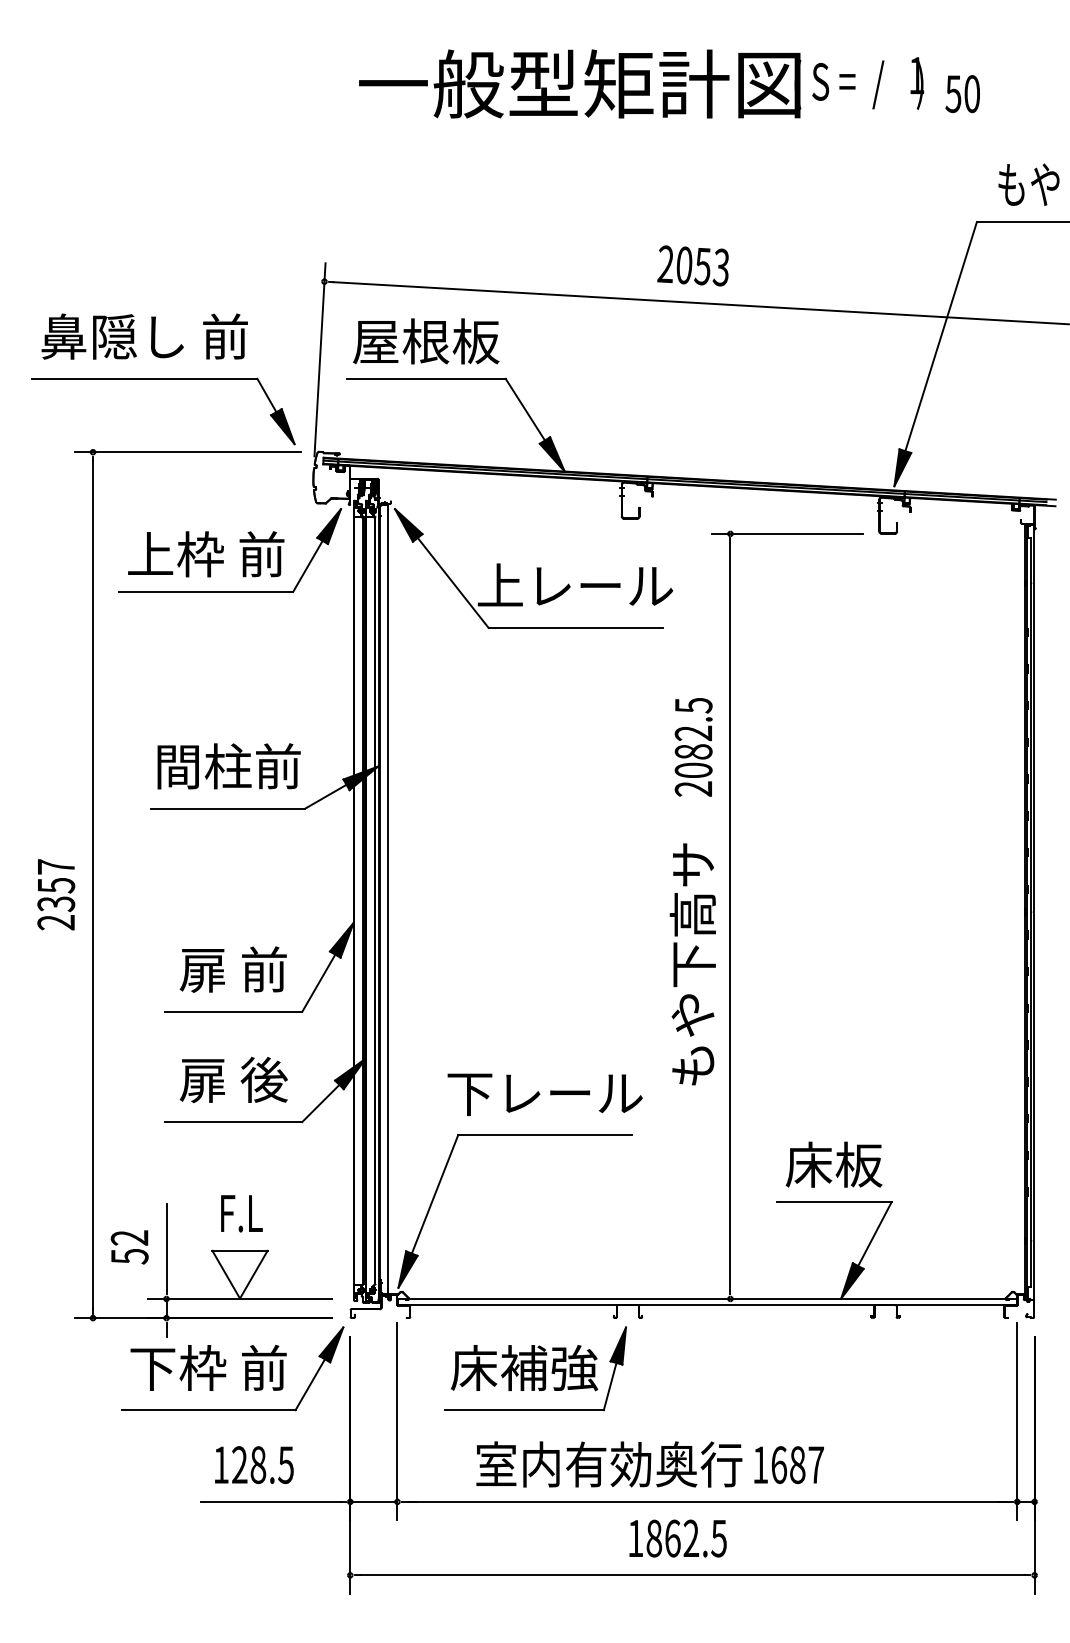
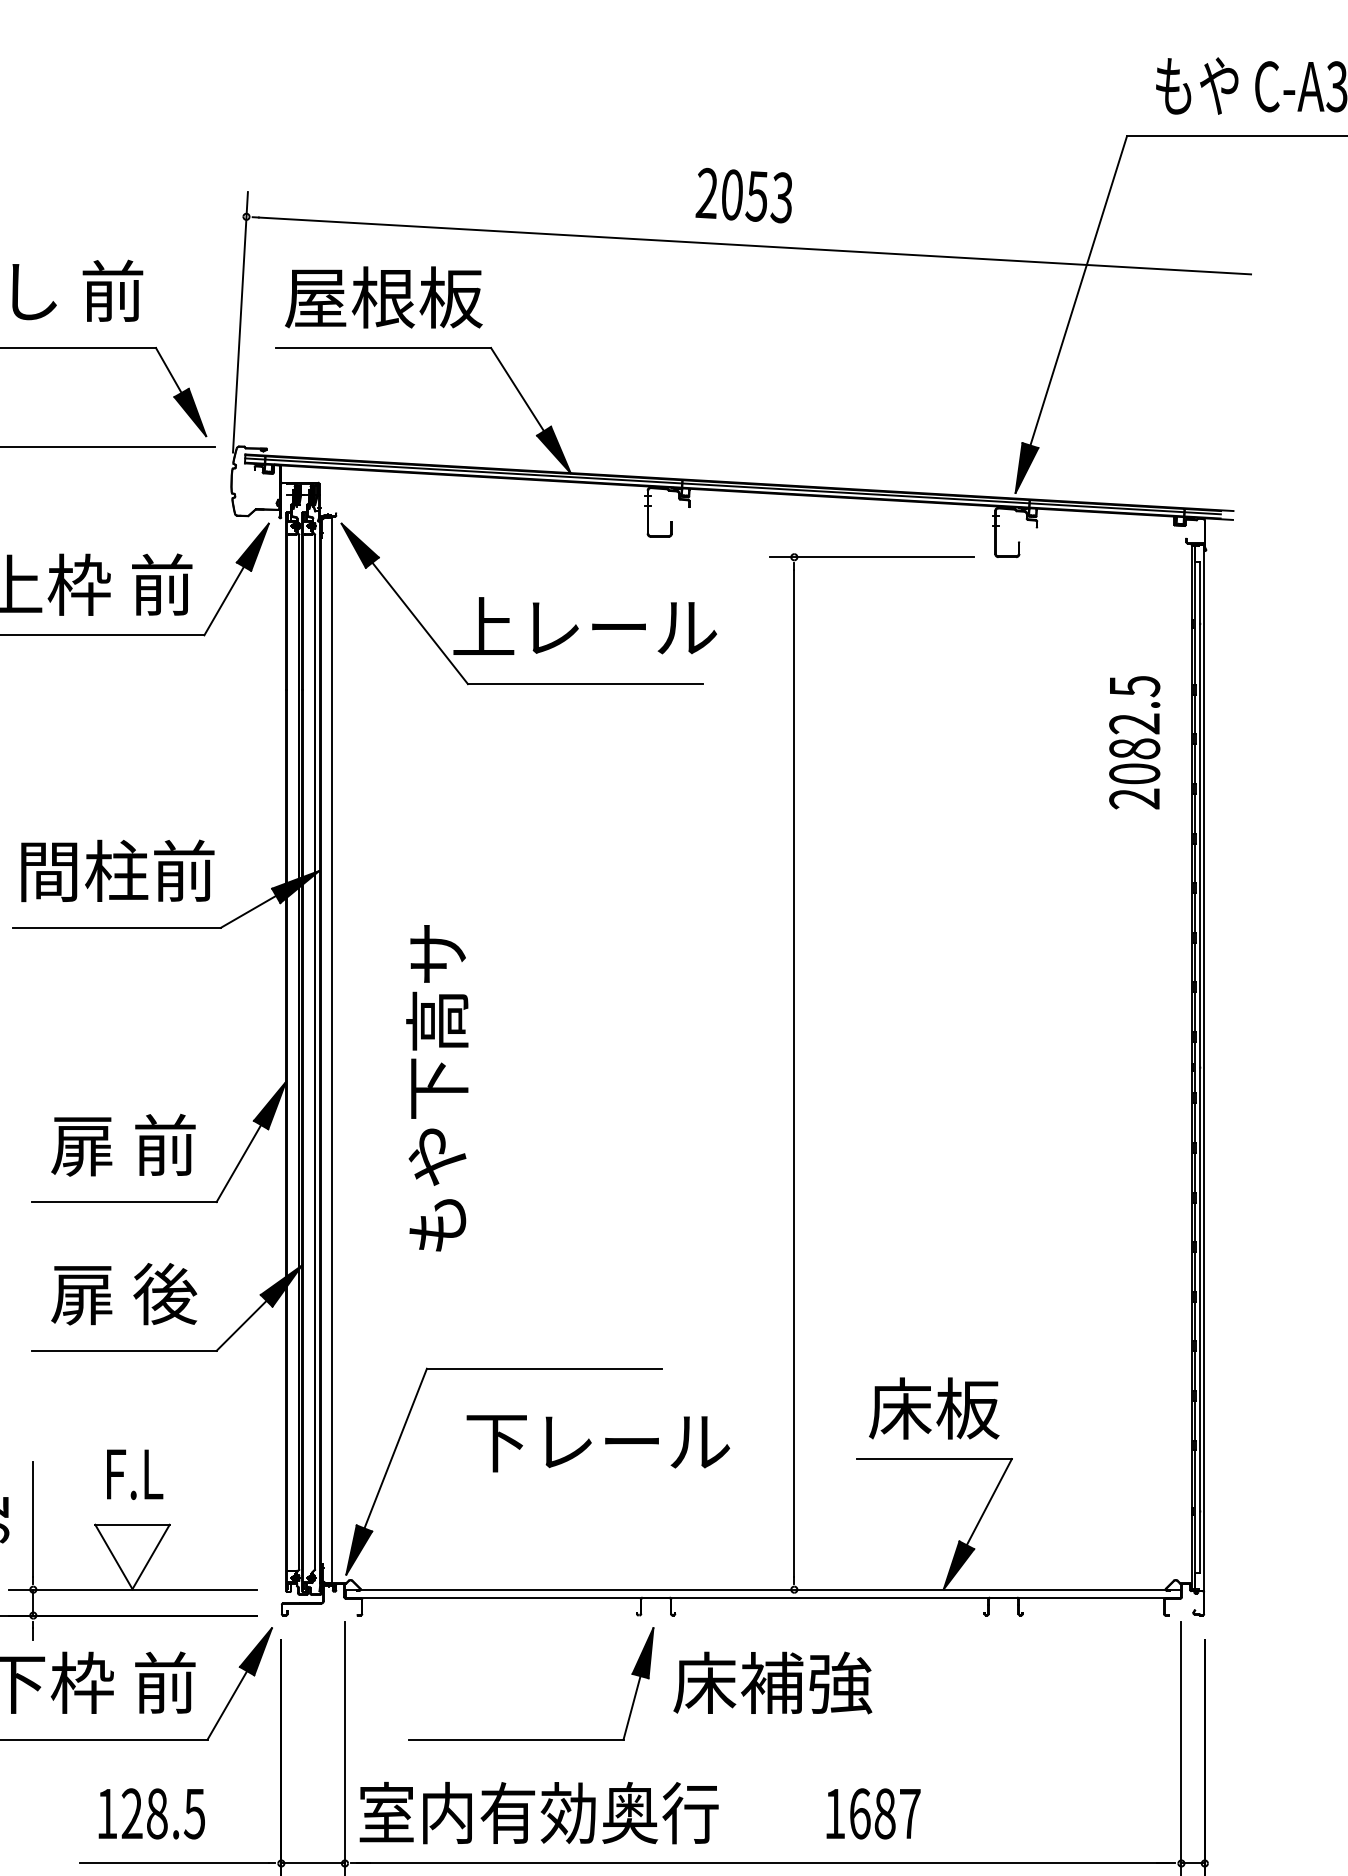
text: (693, 747) -> (1134, 742), moved
text: (692, 964) -> (436, 1088), moved
text: (544, 1094) -> (597, 1443), moved
text: (524, 1368) -> (772, 1683), moved
text: (609, 1464) -> (539, 1813), moved

